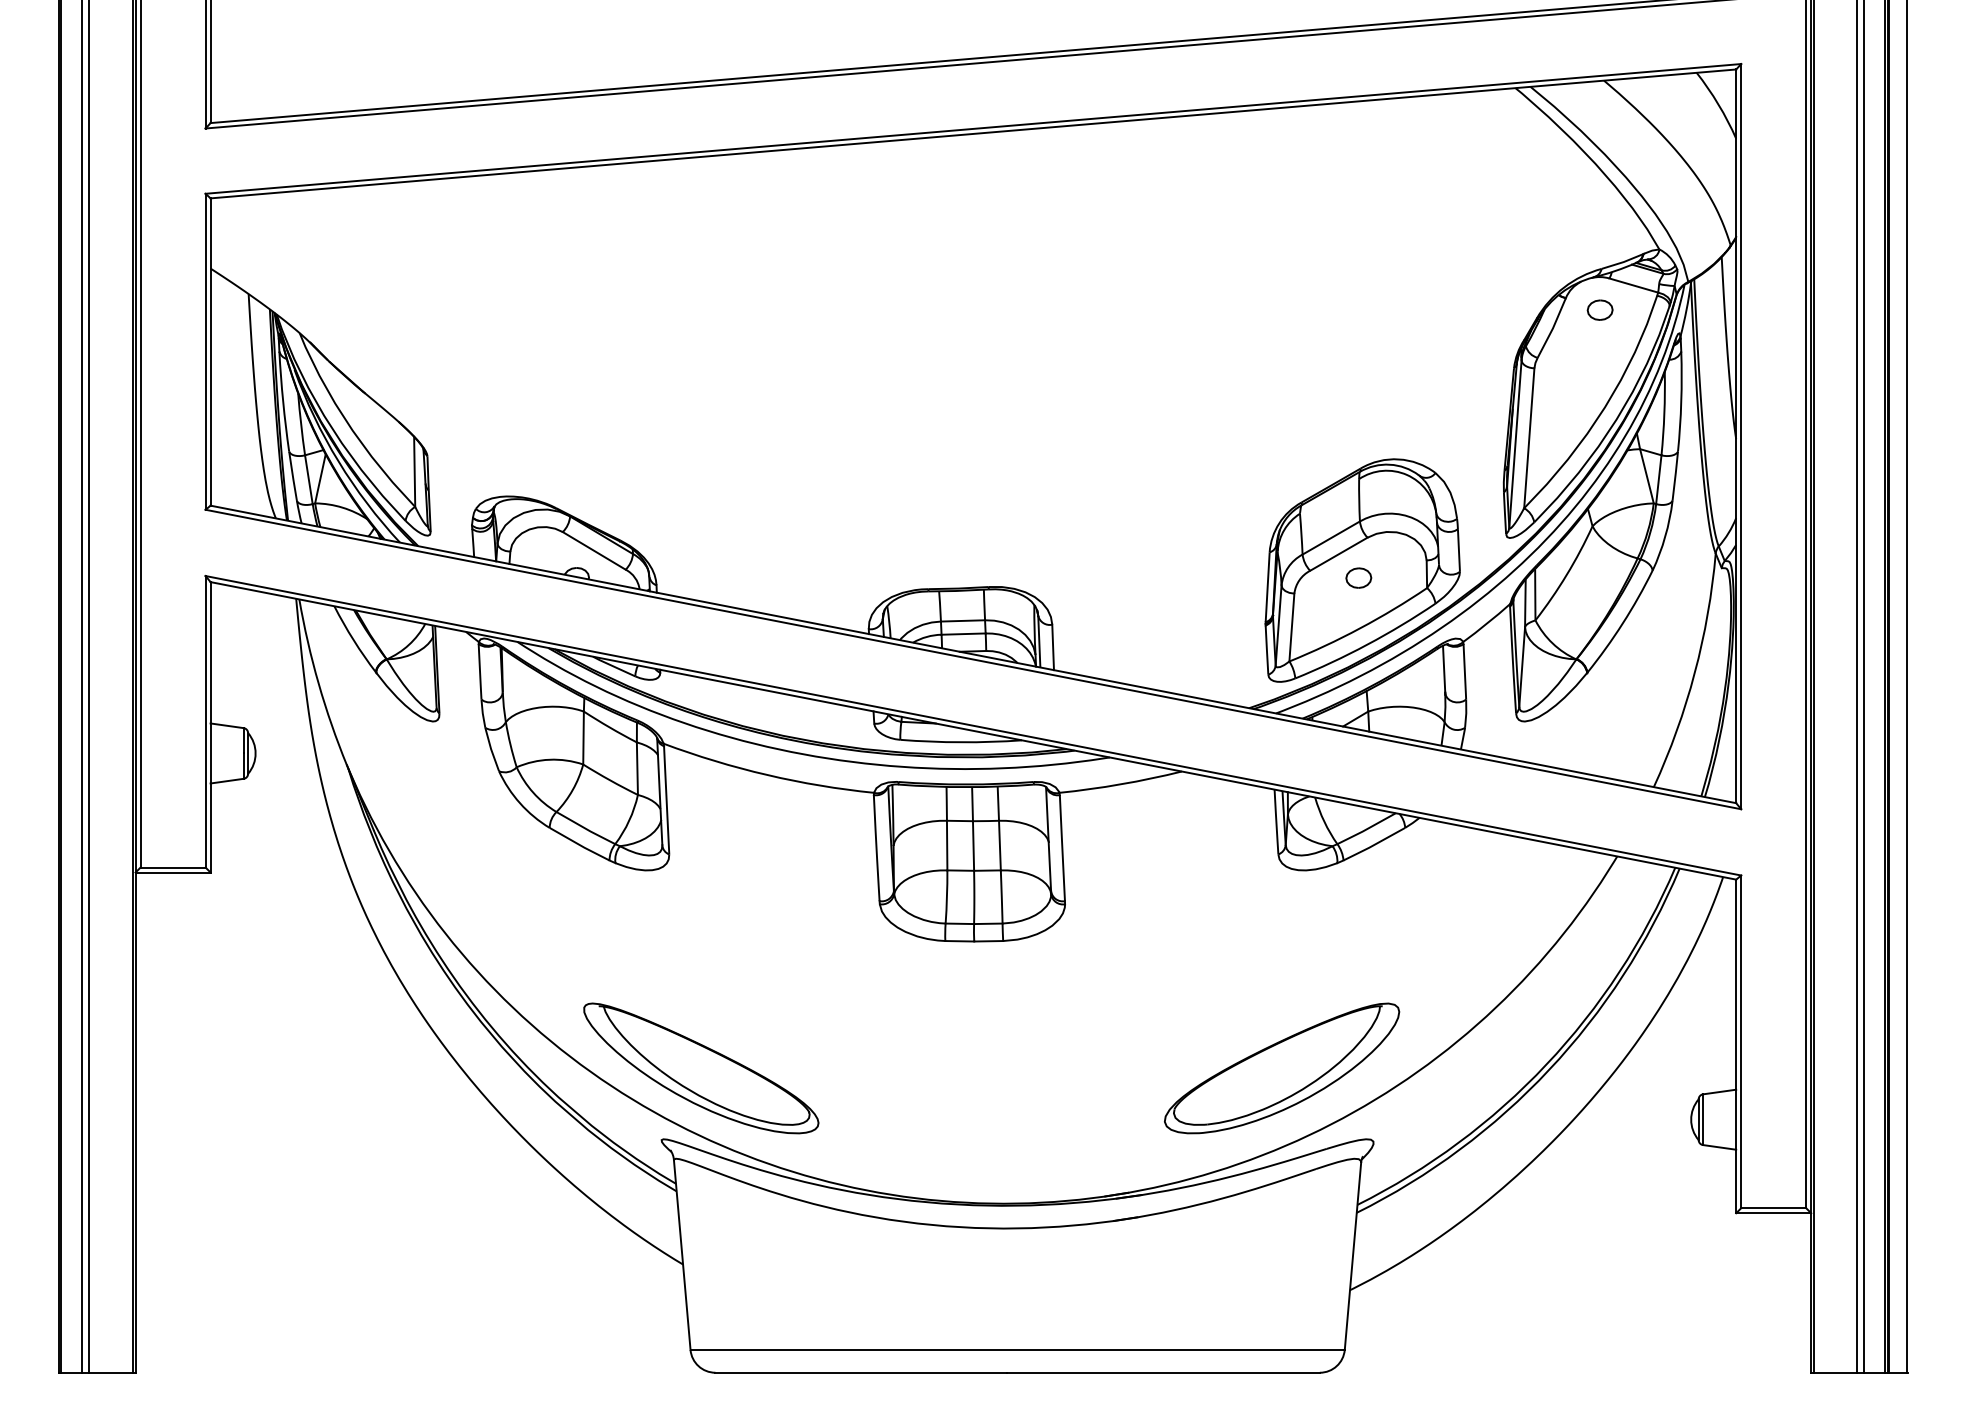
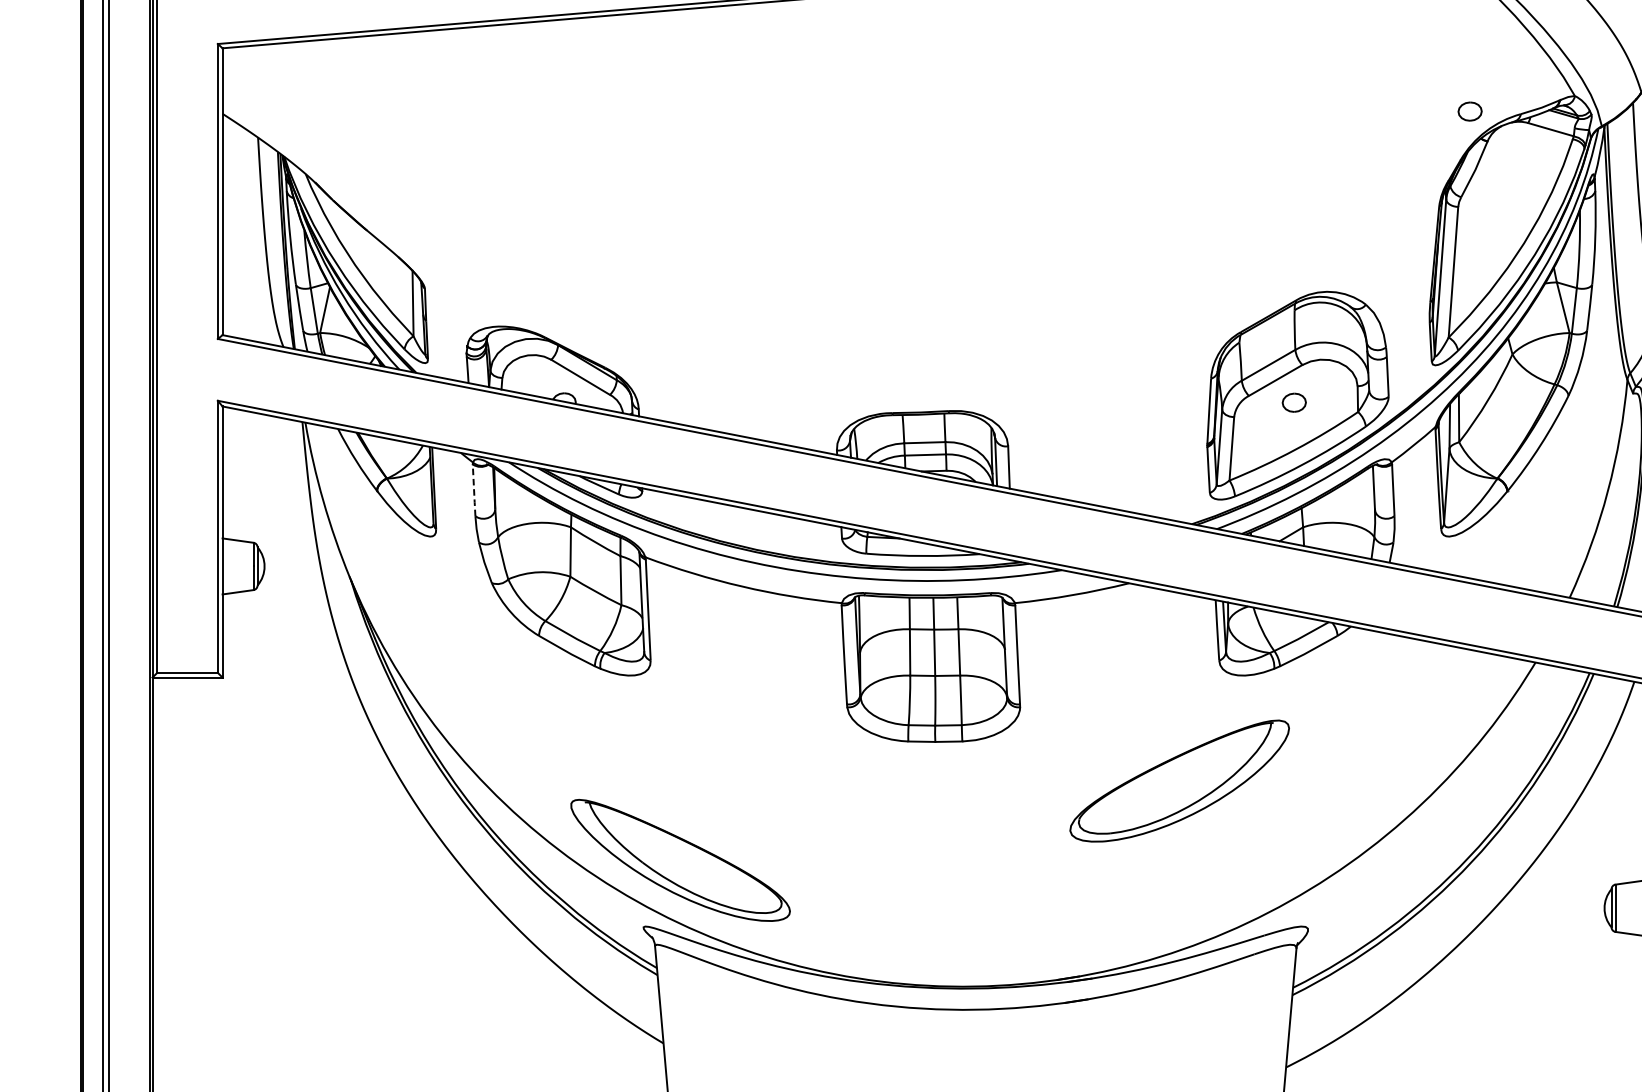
part: (1599, 309) -> (1469, 110), moved
line: (480, 672) -> (474, 490), solid -> dashed
part: (1282, 1068) -> (1180, 781), moved

